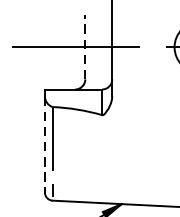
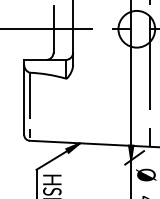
line: (85, 46) -> (53, 28), dashed -> solid
line: (45, 143) -> (24, 99), dashed -> solid

